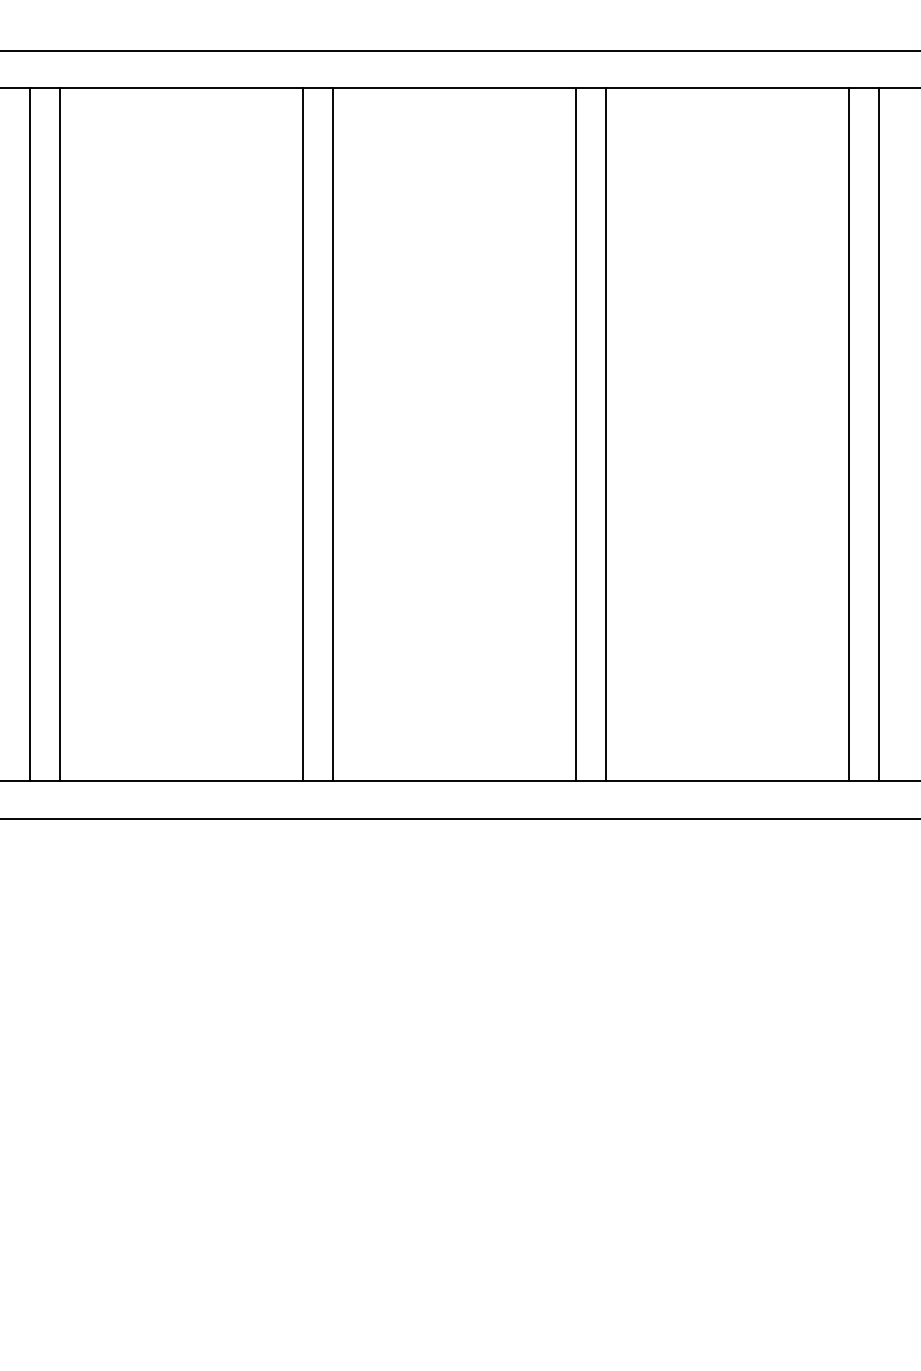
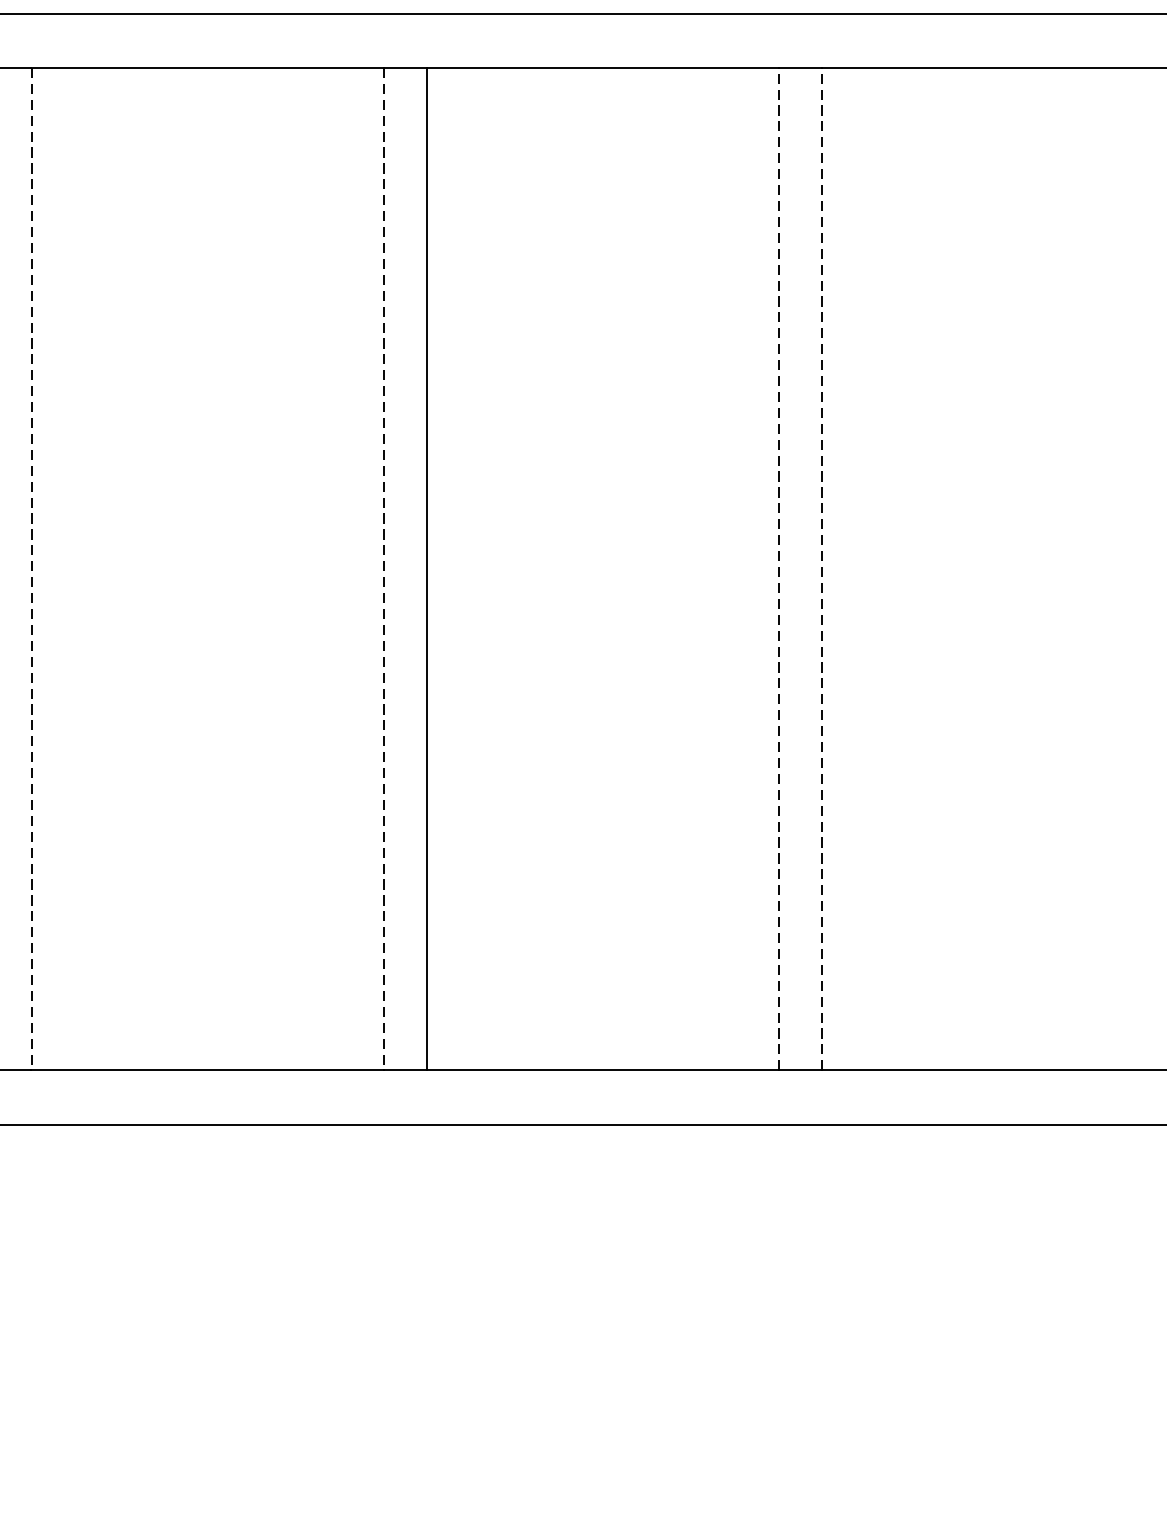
line: (576, 434) -> (779, 568), solid -> dashed
line: (606, 434) -> (822, 568), solid -> dashed
line: (60, 435) -> (32, 569), solid -> dashed
line: (303, 435) -> (384, 569), solid -> dashed

